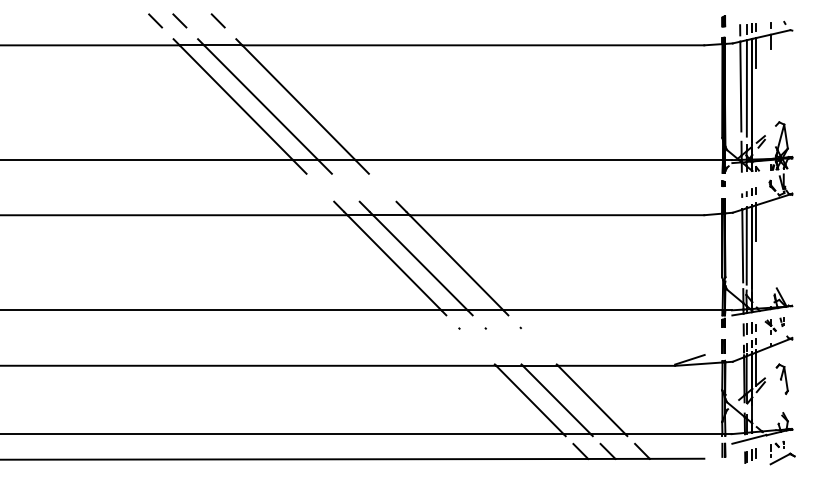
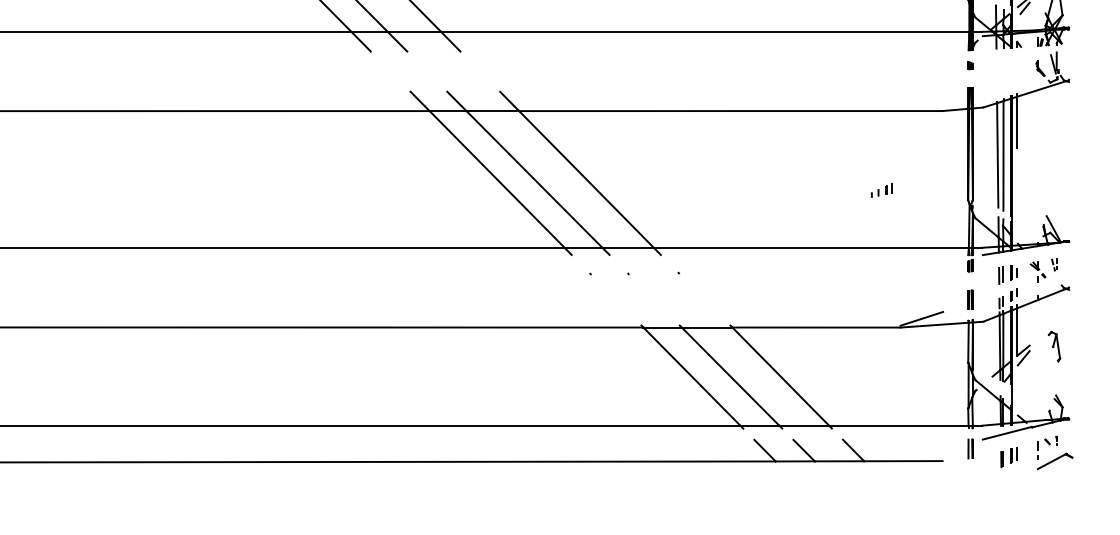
part: (748, 192) -> (880, 190), moved
part: (781, 378) -> (1053, 345), size x0.7

